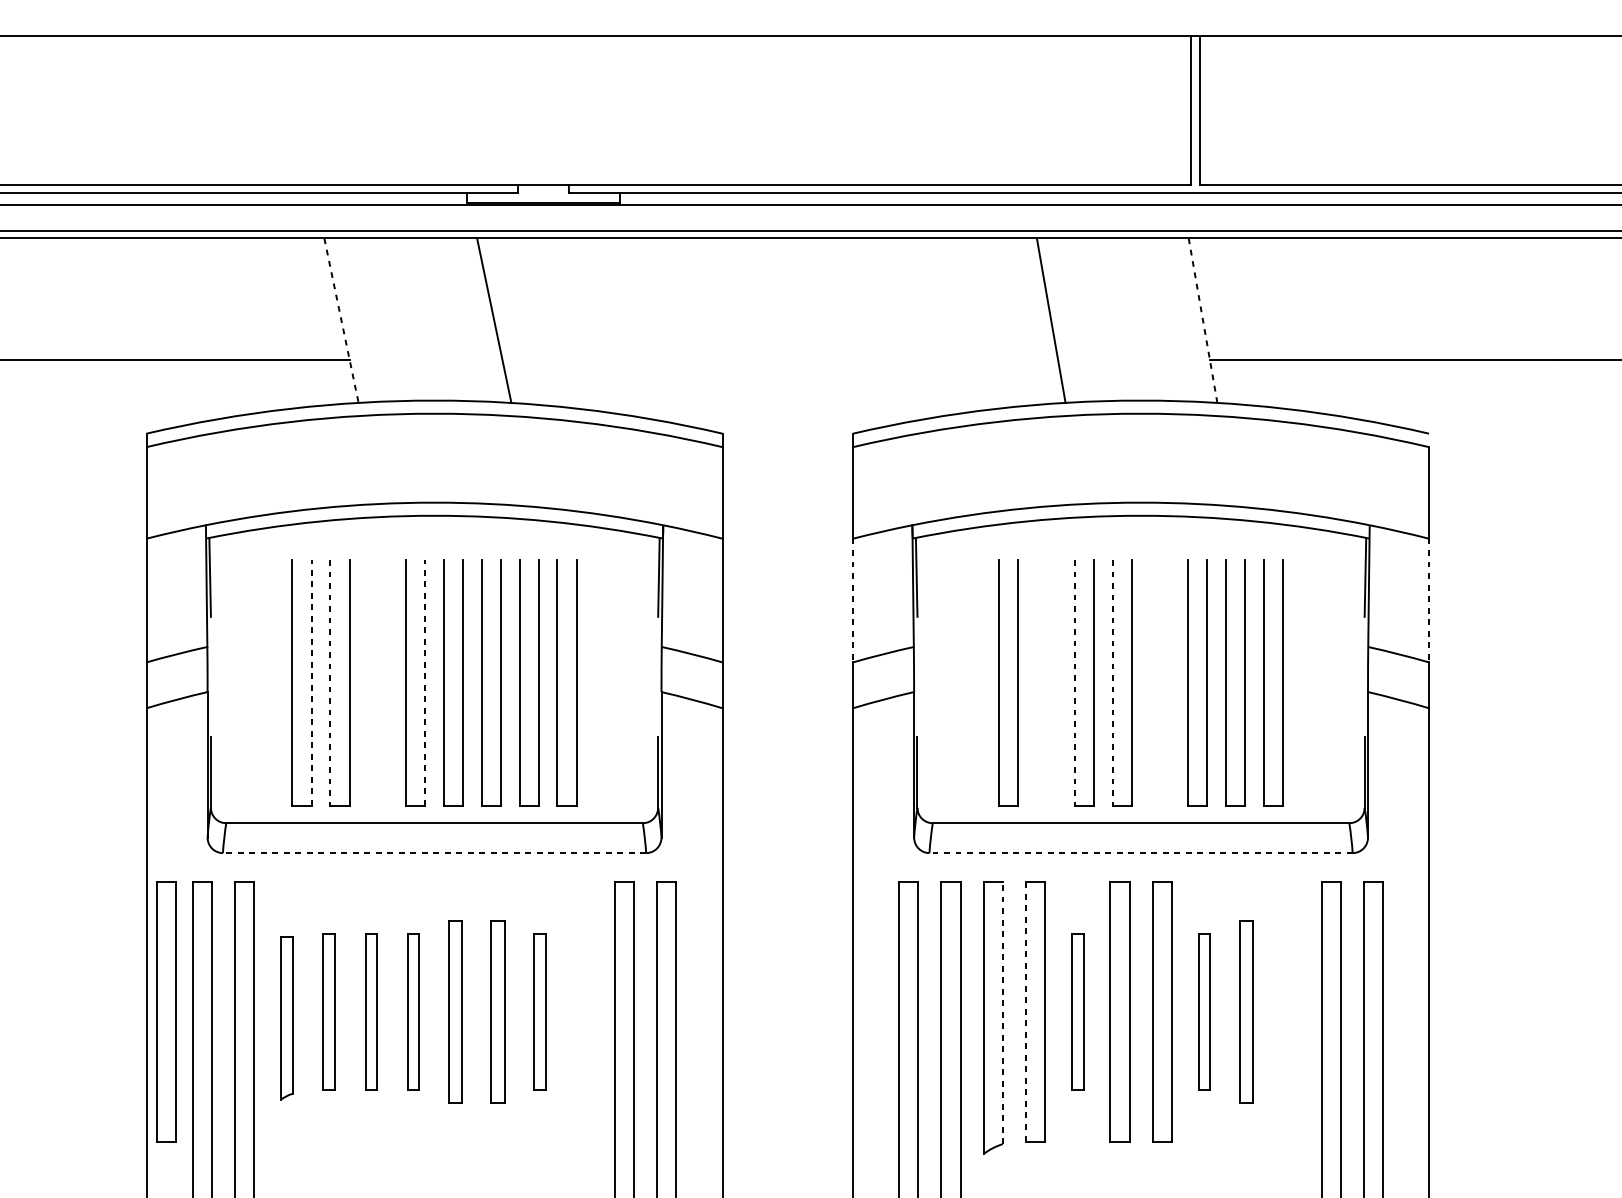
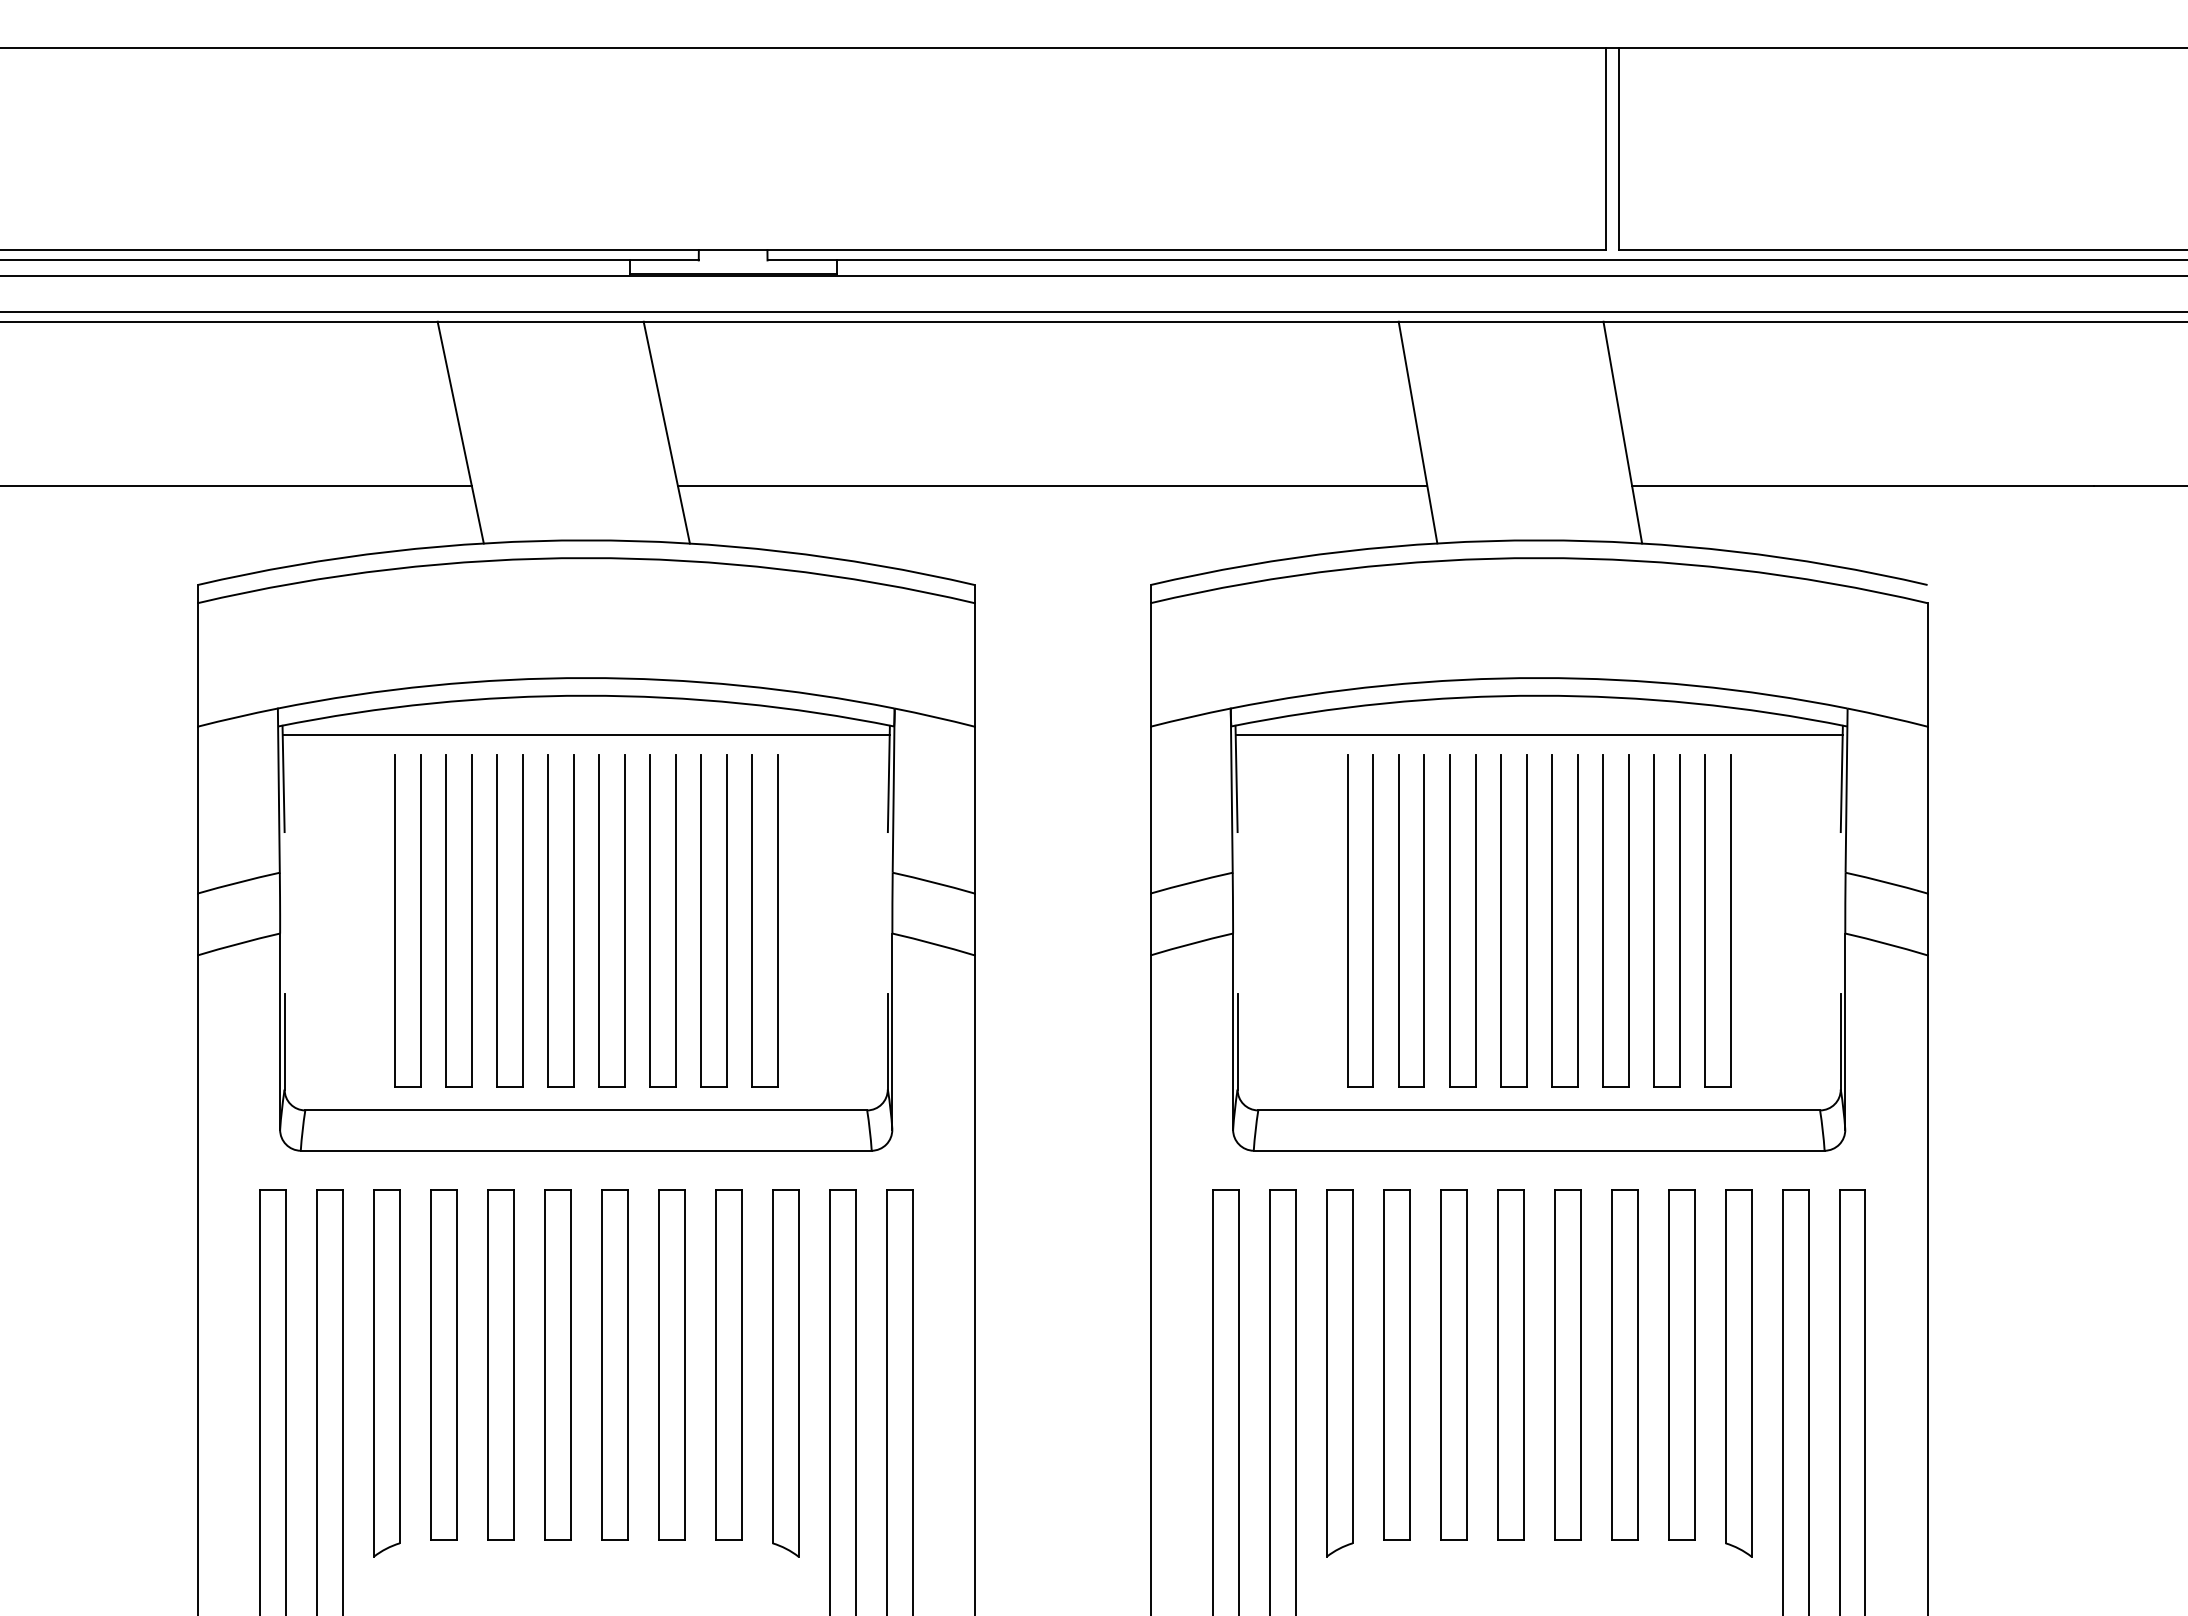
line: (1202, 320) -> (1622, 432), dashed -> solid
line: (341, 321) -> (460, 433), dashed -> solid
line: (780, 359) -> (1052, 485), added
line: (433, 544) -> (585, 734), added
line: (1140, 544) -> (1538, 734), added
line: (852, 600) -> (1150, 810), dashed -> solid
line: (1428, 600) -> (1927, 810), dashed -> solid
part: (368, 682) -> (497, 920), added
part: (1037, 682) -> (1399, 920), added
part: (1150, 682) -> (1552, 920), added
line: (311, 683) -> (420, 921), dashed -> solid
line: (330, 683) -> (445, 921), dashed -> solid
line: (425, 683) -> (573, 921), dashed -> solid
line: (1074, 683) -> (1449, 921), dashed -> solid
line: (1112, 683) -> (1500, 921), dashed -> solid
line: (433, 852) -> (585, 1150), dashed -> solid
line: (1140, 852) -> (1538, 1150), dashed -> solid
part: (166, 1011) -> (224, 1364), removed
part: (328, 1011) -> (443, 1364), size x1.67
part: (370, 1011) -> (500, 1364), size x1.67
part: (413, 1011) -> (557, 1364), size x1.67
part: (455, 1011) -> (614, 1364), size x1.43
part: (497, 1011) -> (671, 1364), size x1.43
part: (540, 1011) -> (728, 1364), size x1.67
line: (1025, 1011) -> (1383, 1364), dashed -> solid
part: (1077, 1011) -> (1453, 1364), size x1.67
part: (1204, 1011) -> (1624, 1364), size x1.67
part: (1246, 1011) -> (1681, 1364), size x1.43
line: (1002, 1013) -> (1352, 1366), dashed -> solid
part: (286, 1018) -> (386, 1373), size x1.67
part: (582, 1018) -> (785, 1373), added
part: (1288, 1018) -> (1738, 1373), added

